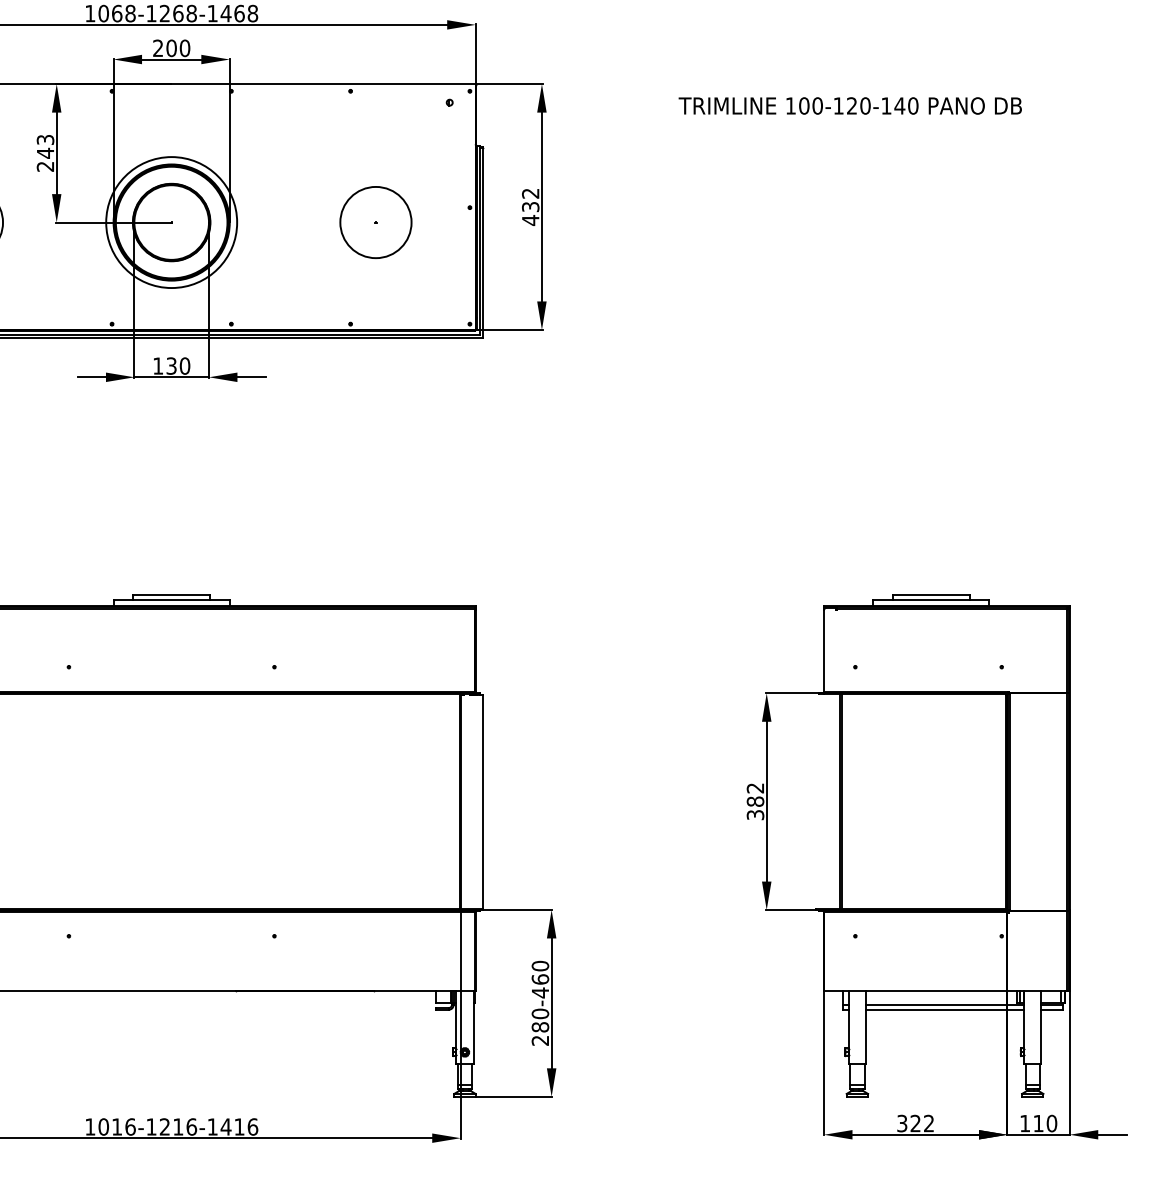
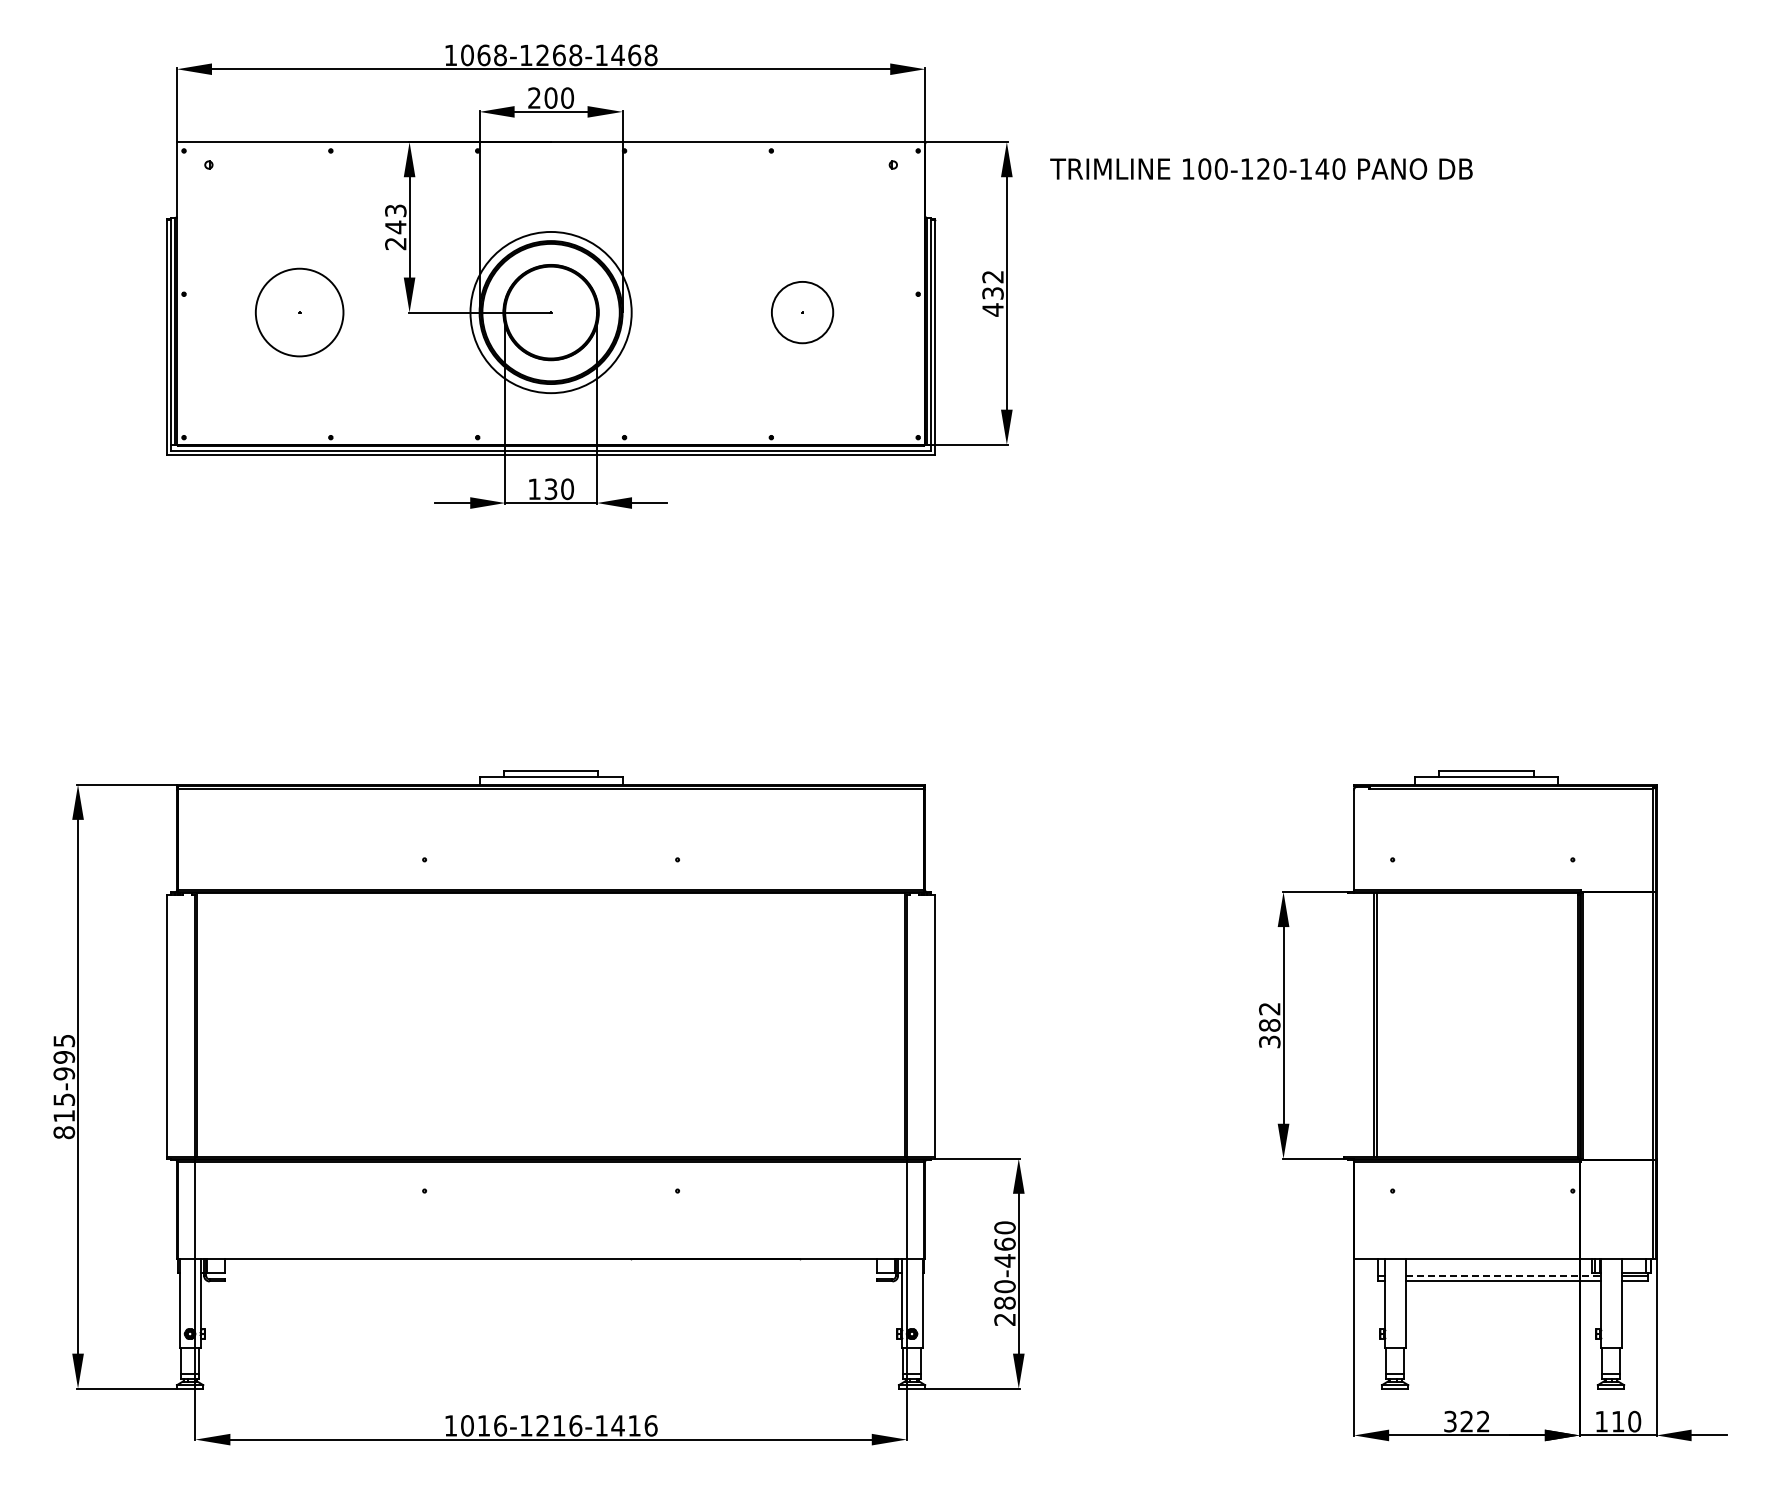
text: (850, 105) -> (1261, 168), moved
circle: (375, 222) -> (802, 312), size x0.7
line: (945, 1004) -> (1503, 1275), solid -> dashed

